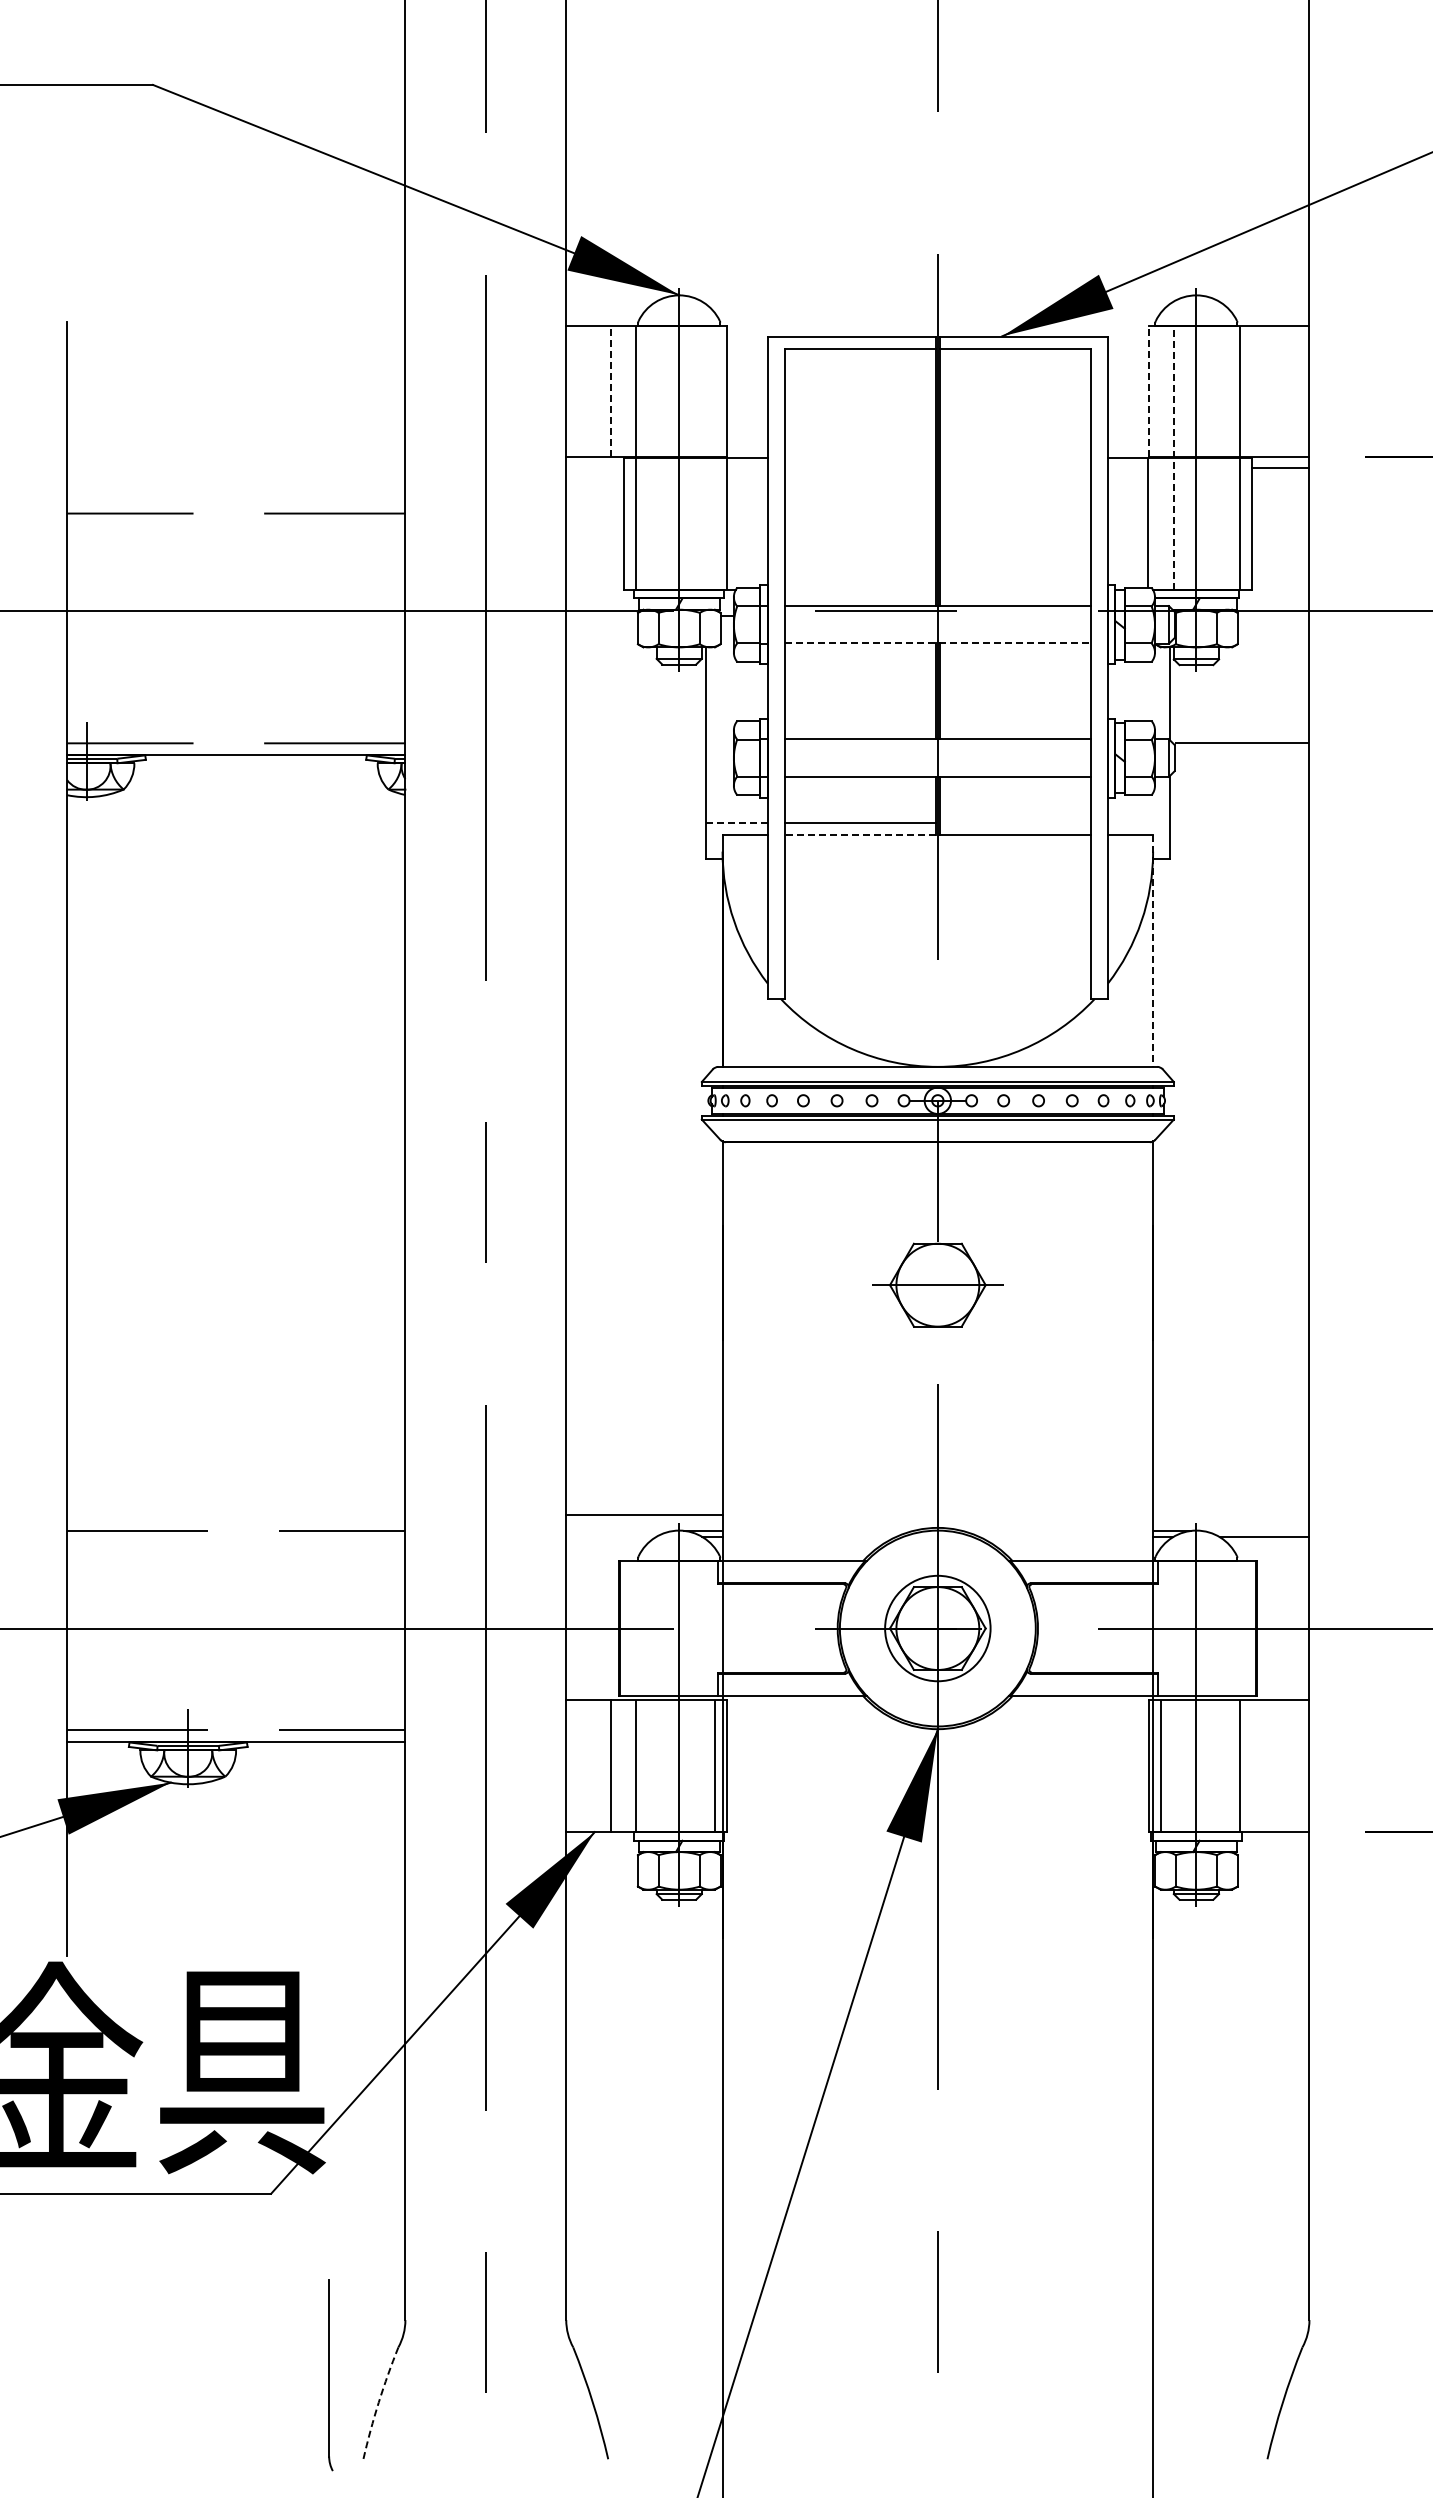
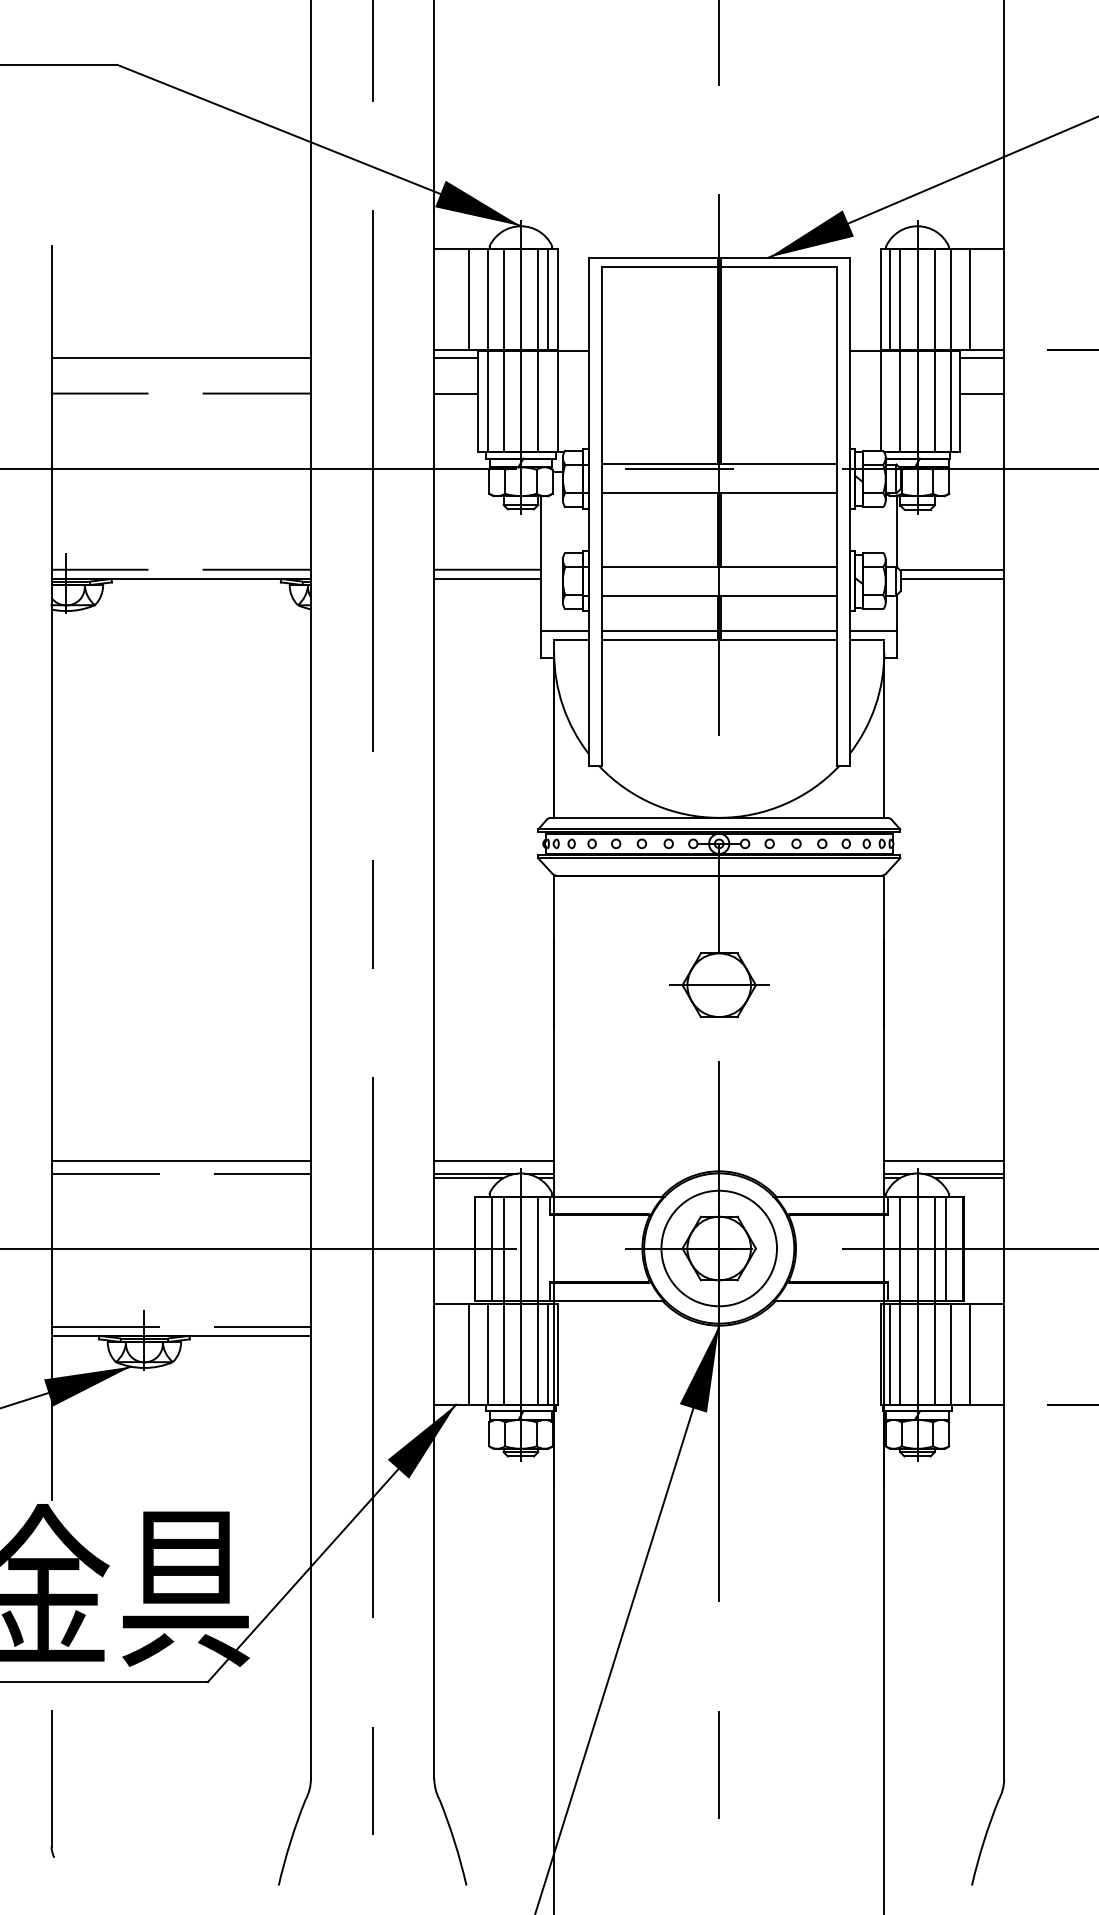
line: (611, 391) -> (468, 299), dashed -> solid
line: (715, 391) -> (548, 299), added
line: (1148, 391) -> (880, 299), dashed -> solid
line: (1160, 391) -> (889, 299), added
line: (1264, 391) -> (969, 299), added
line: (656, 457) -> (503, 350), added
line: (701, 457) -> (537, 350), added
line: (1173, 457) -> (899, 350), dashed -> solid
line: (1219, 457) -> (935, 350), added
line: (236, 467) -> (181, 358), added
line: (594, 467) -> (455, 358), added
line: (594, 513) -> (455, 393), added
line: (1280, 513) -> (981, 393), added
line: (938, 643) -> (719, 493), dashed -> solid
line: (635, 743) -> (487, 569), added
line: (635, 755) -> (487, 579), added
line: (1241, 755) -> (952, 579), added
line: (737, 823) -> (565, 631), dashed -> solid
line: (1014, 823) -> (778, 631), added
line: (1138, 823) -> (873, 631), added
line: (860, 834) -> (659, 639), dashed -> solid
line: (1153, 951) -> (884, 729), dashed -> solid
line: (236, 1514) -> (181, 1161), added
line: (1231, 1514) -> (944, 1161), added
line: (620, 1530) -> (475, 1173), added
line: (1254, 1530) -> (962, 1173), added
line: (611, 1537) -> (468, 1178), added
line: (642, 1628) -> (492, 1248), added
circle: (937, 1628) -> (718, 1248), size x1.43
line: (1233, 1628) -> (945, 1248), added
line: (656, 1696) -> (503, 1300), added
line: (701, 1696) -> (537, 1300), added
line: (1173, 1696) -> (899, 1300), added
line: (1219, 1696) -> (935, 1300), added
line: (1264, 1766) -> (969, 1354), added
part: (330, 2375) -> (52, 1784), moved
arc: (378, 2402) -> (290, 1842), dashed -> solid

